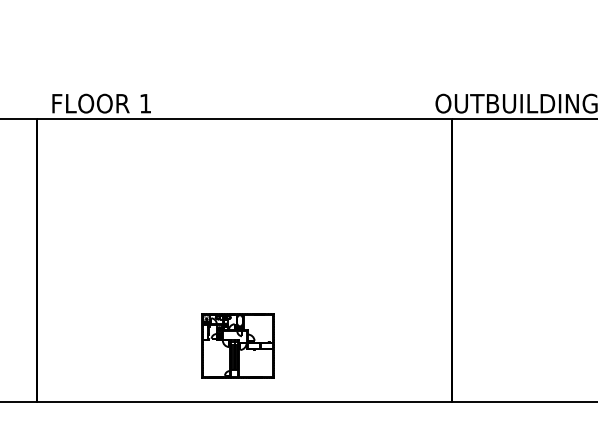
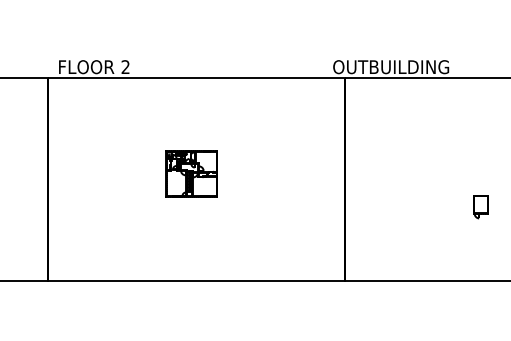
text: (145, 102) -> (125, 66), 1 -> 2
part: (237, 344) -> (191, 173), moved

